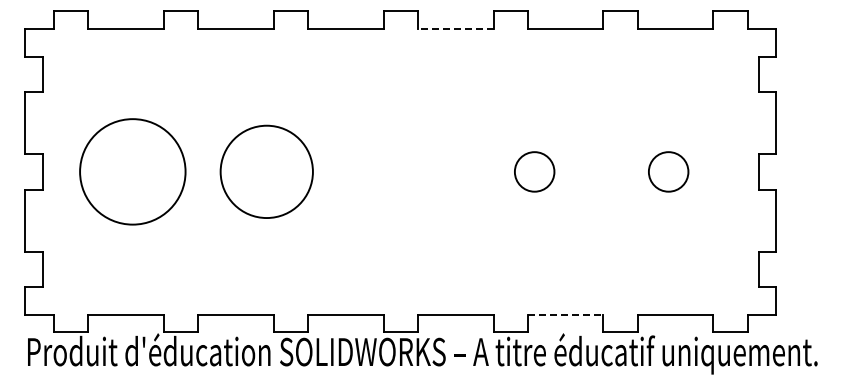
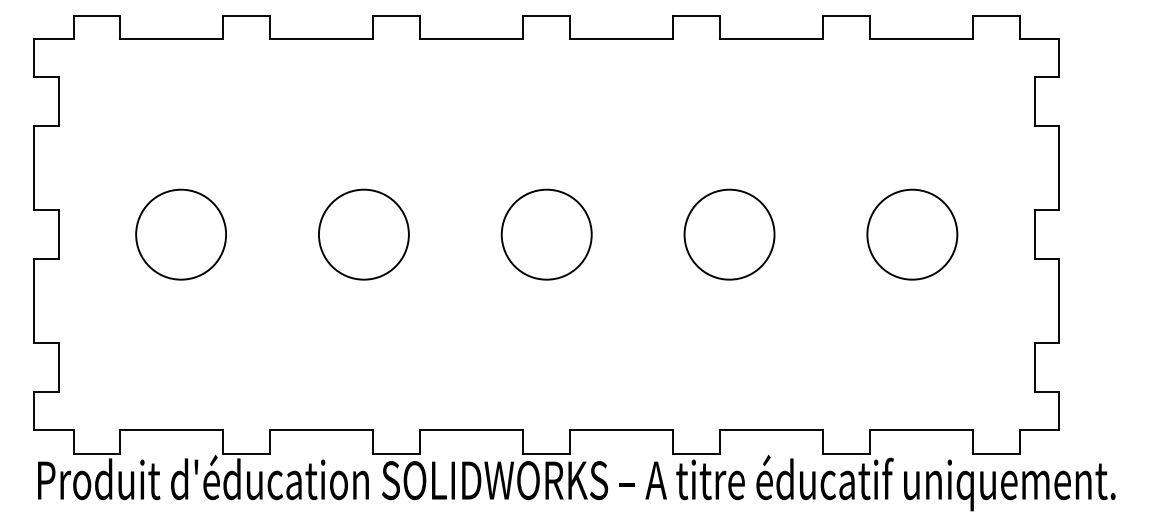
line: (455, 28) -> (621, 39), dashed -> solid
circle: (132, 171) -> (180, 234), size x0.62
circle: (266, 171) -> (363, 234), size x0.71
circle: (400, 171) -> (546, 234), added
circle: (534, 171) -> (729, 234), size x1.67
circle: (668, 171) -> (912, 234), size x1.67
line: (565, 315) -> (771, 430), dashed -> solid

